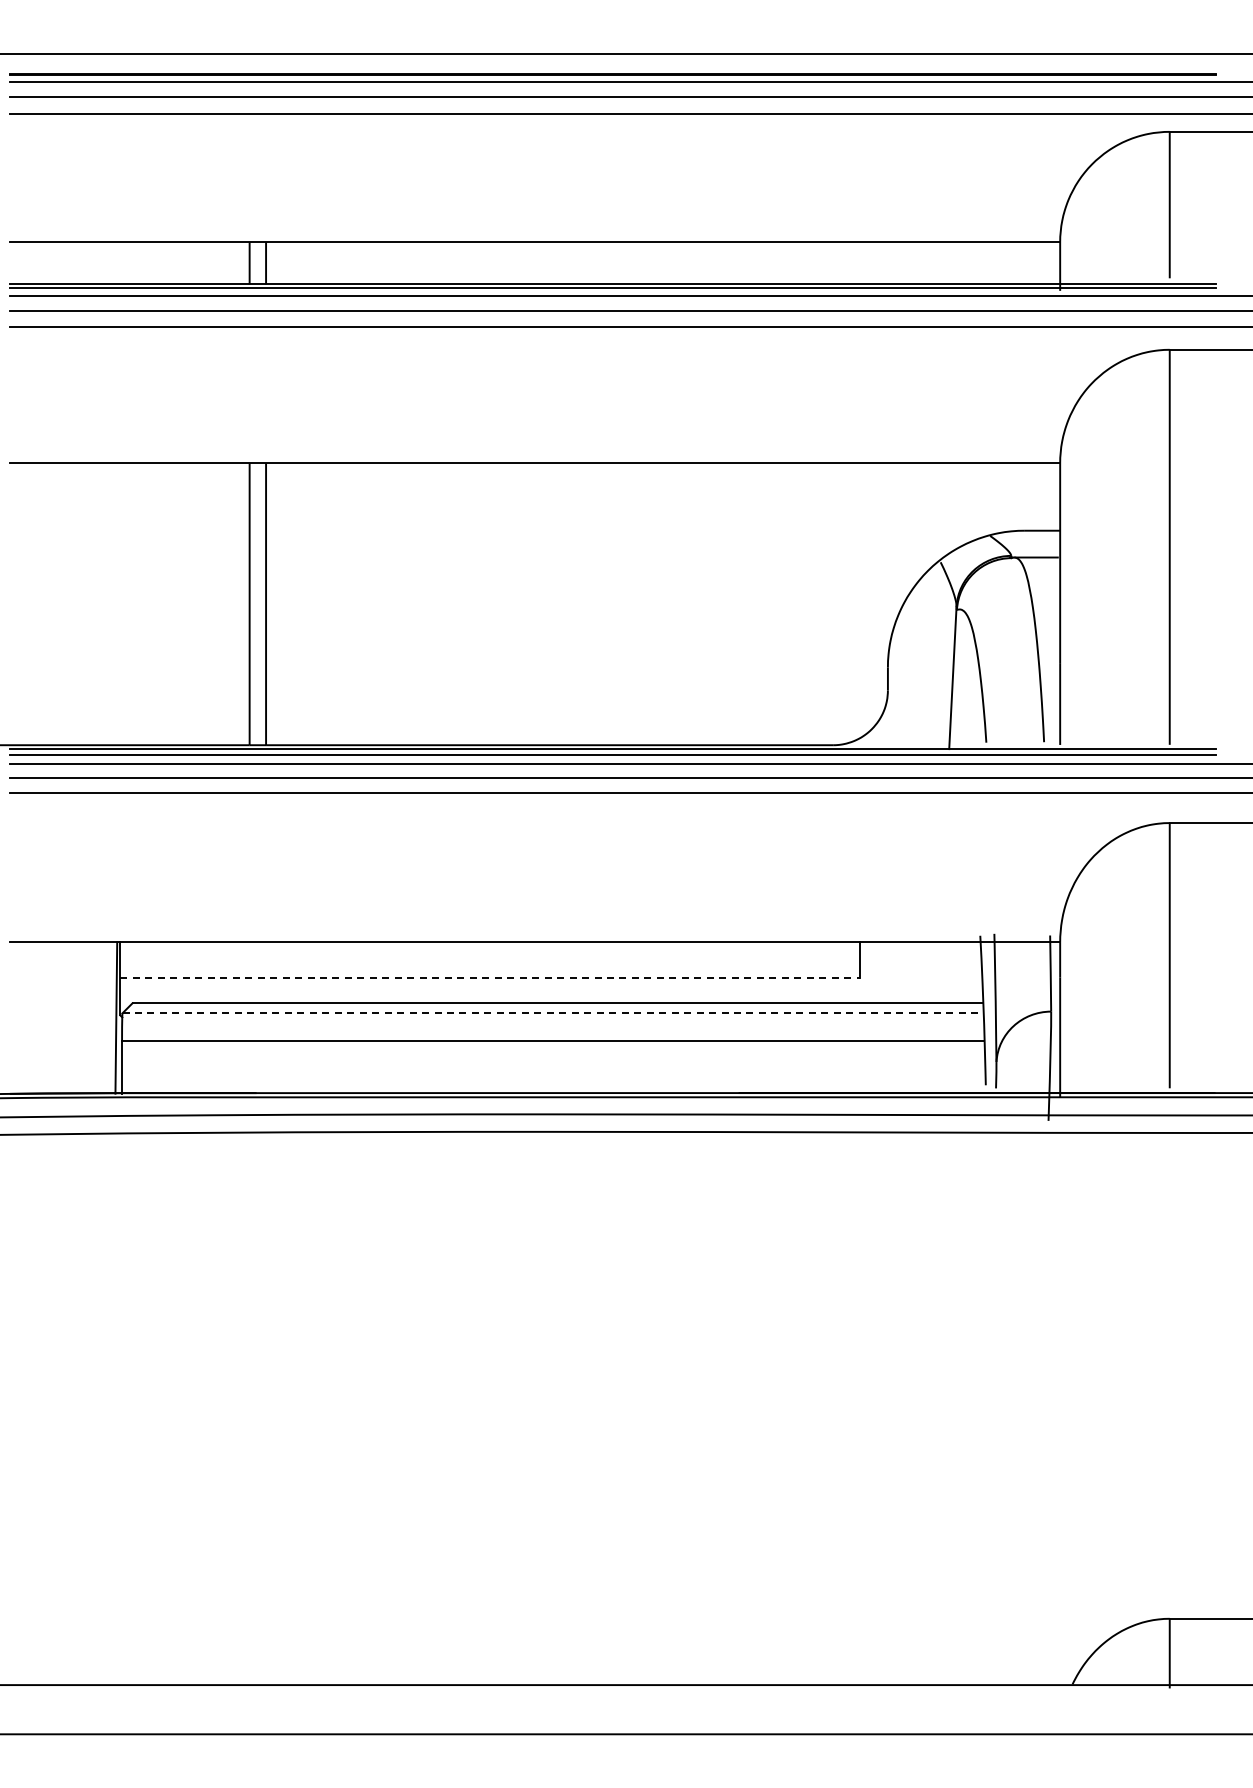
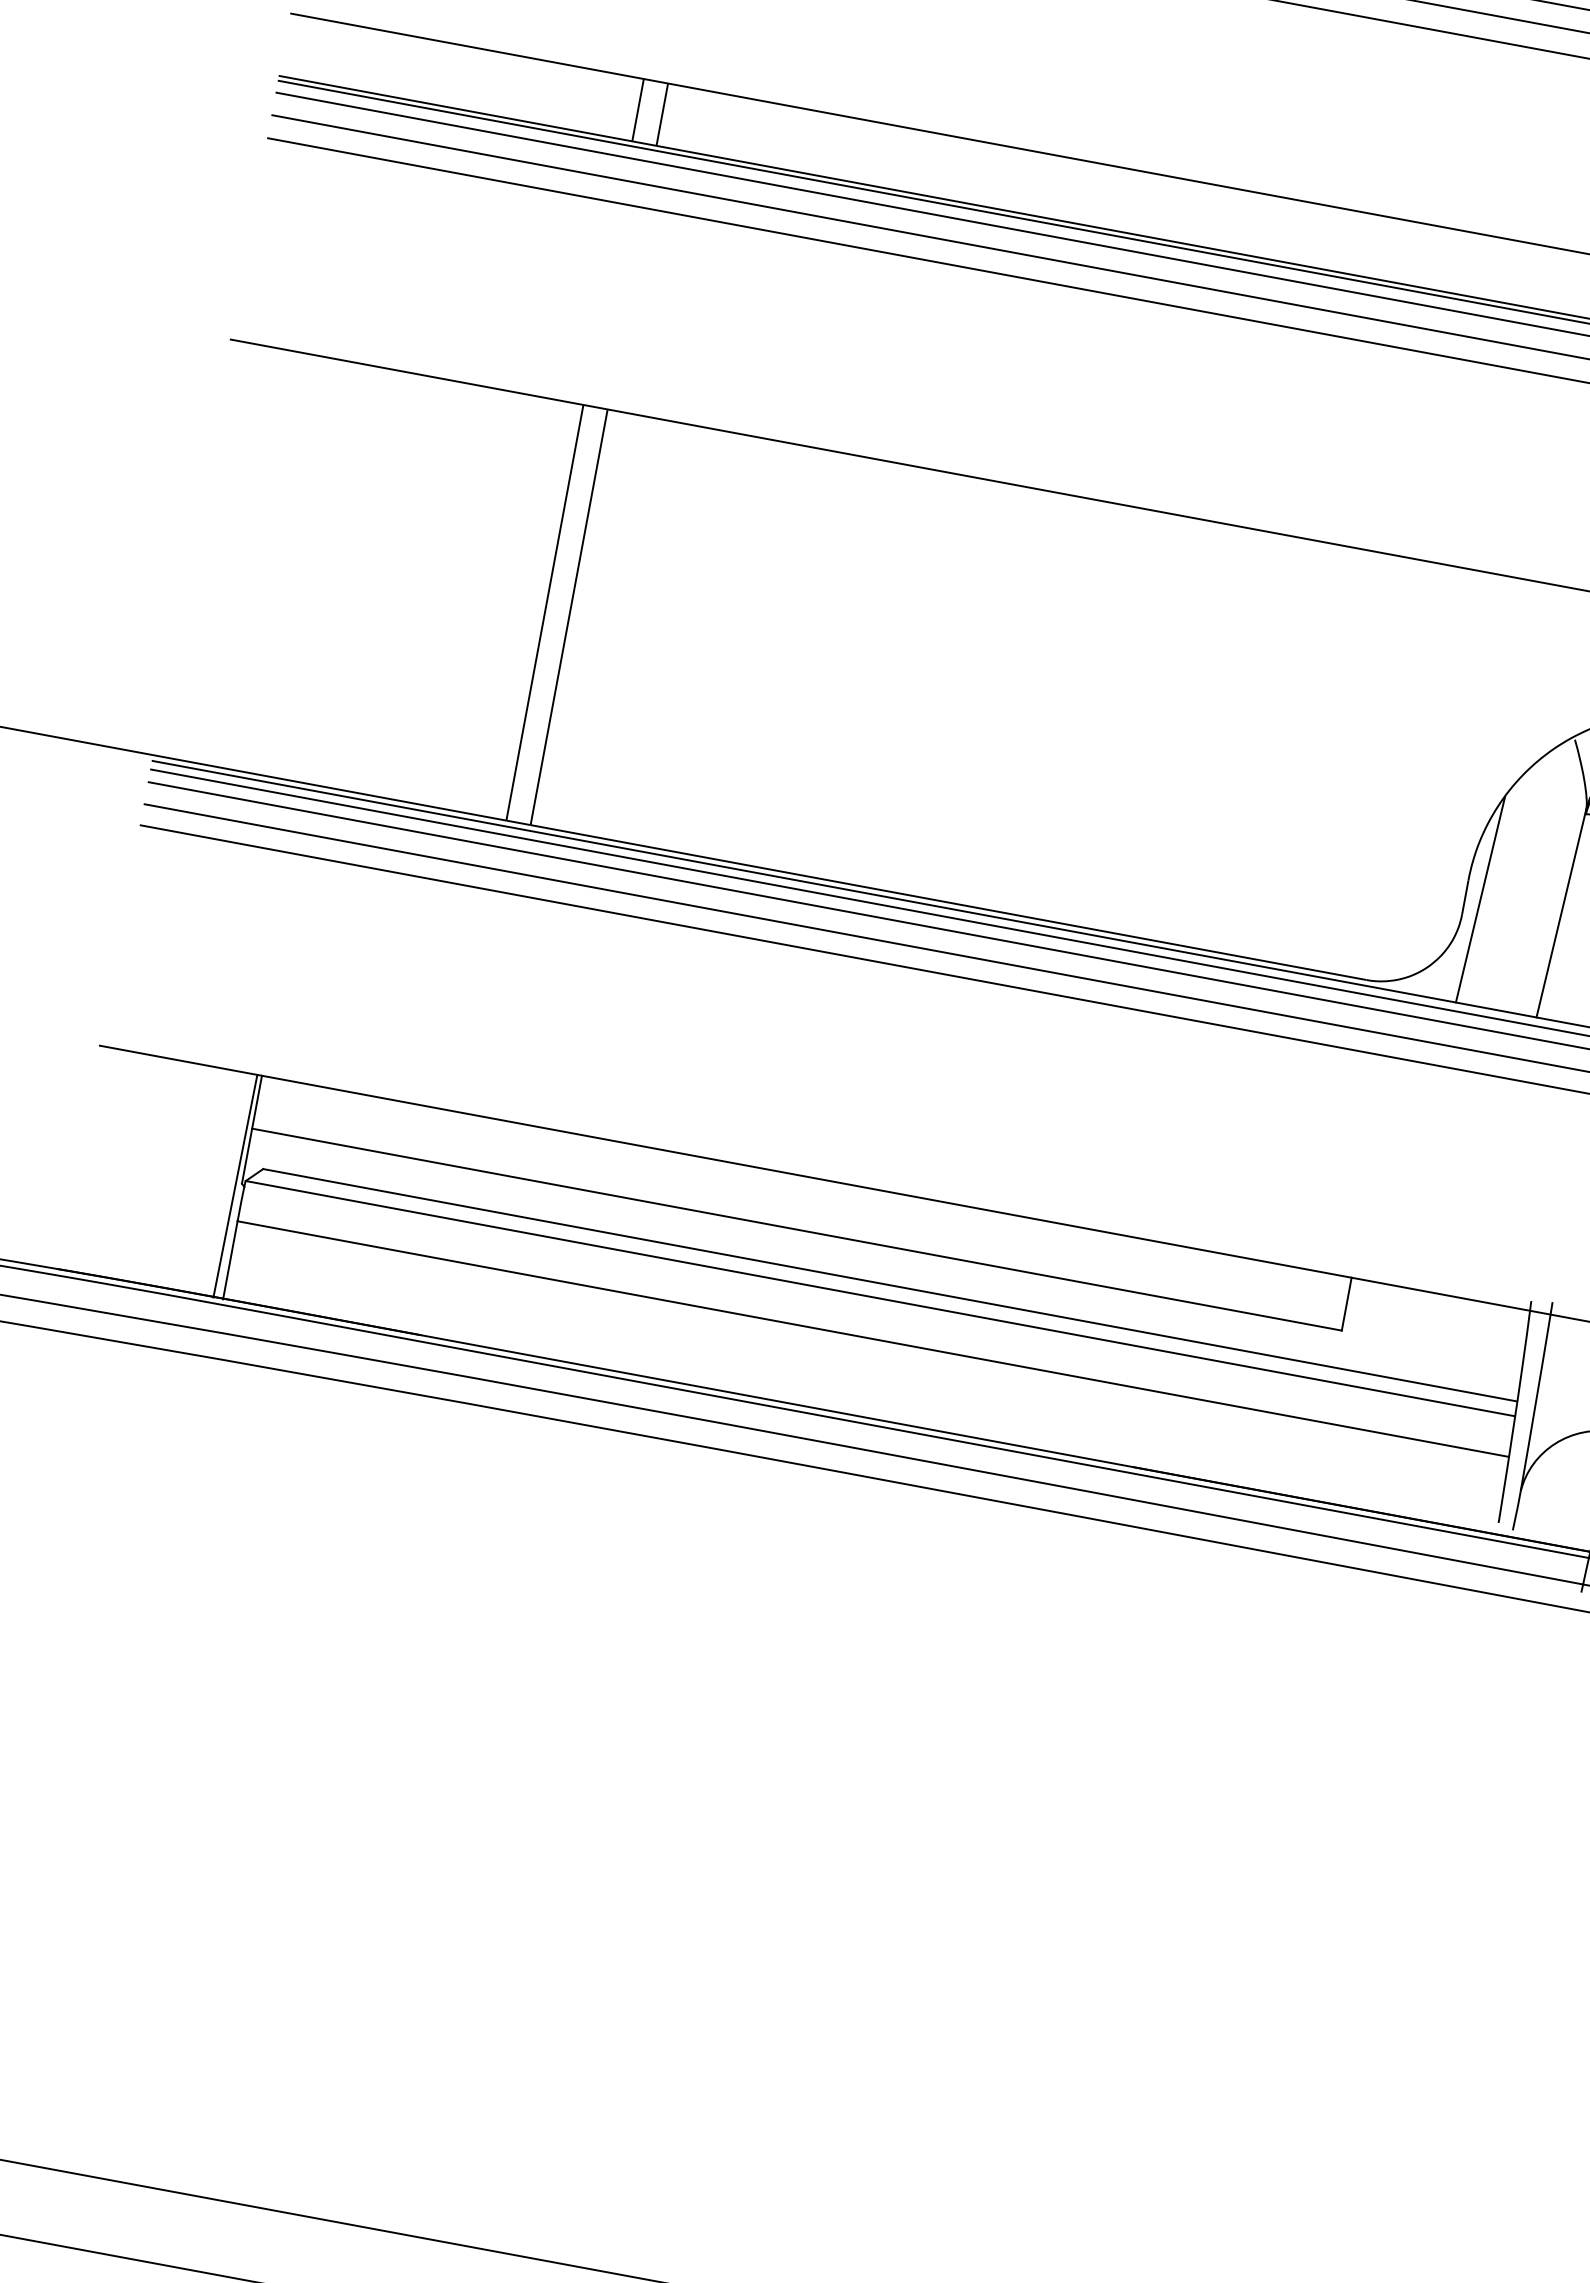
line: (897, 678) -> (1479, 899), added
line: (489, 978) -> (796, 1229), dashed -> solid
line: (553, 1013) -> (880, 1299), dashed -> solid

